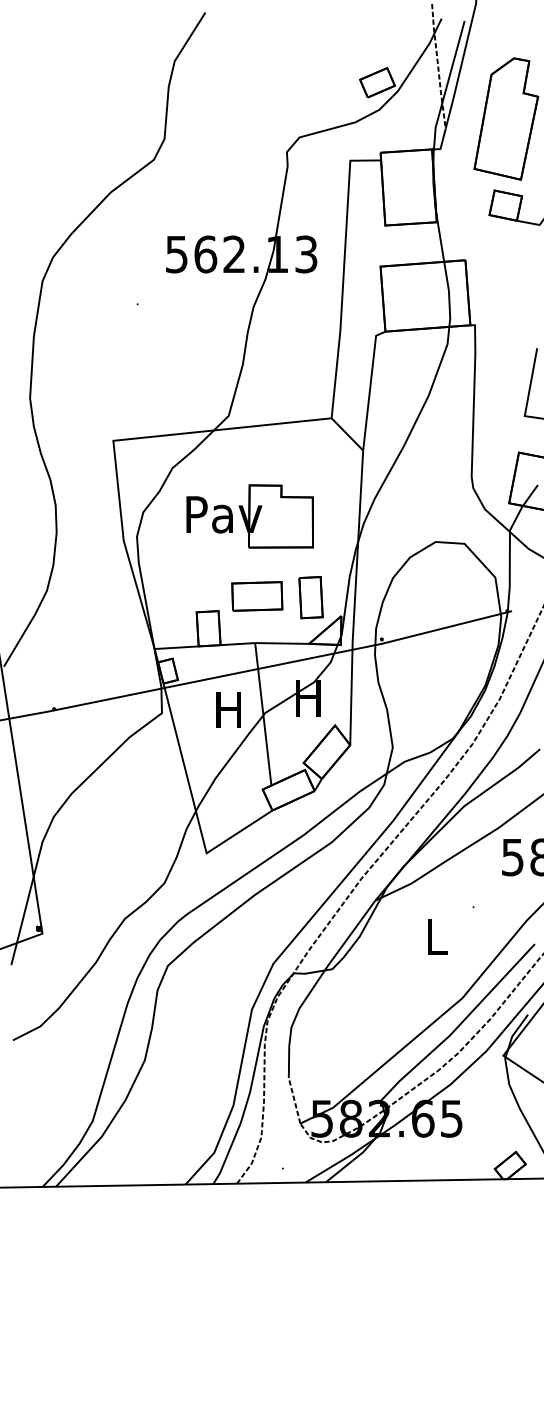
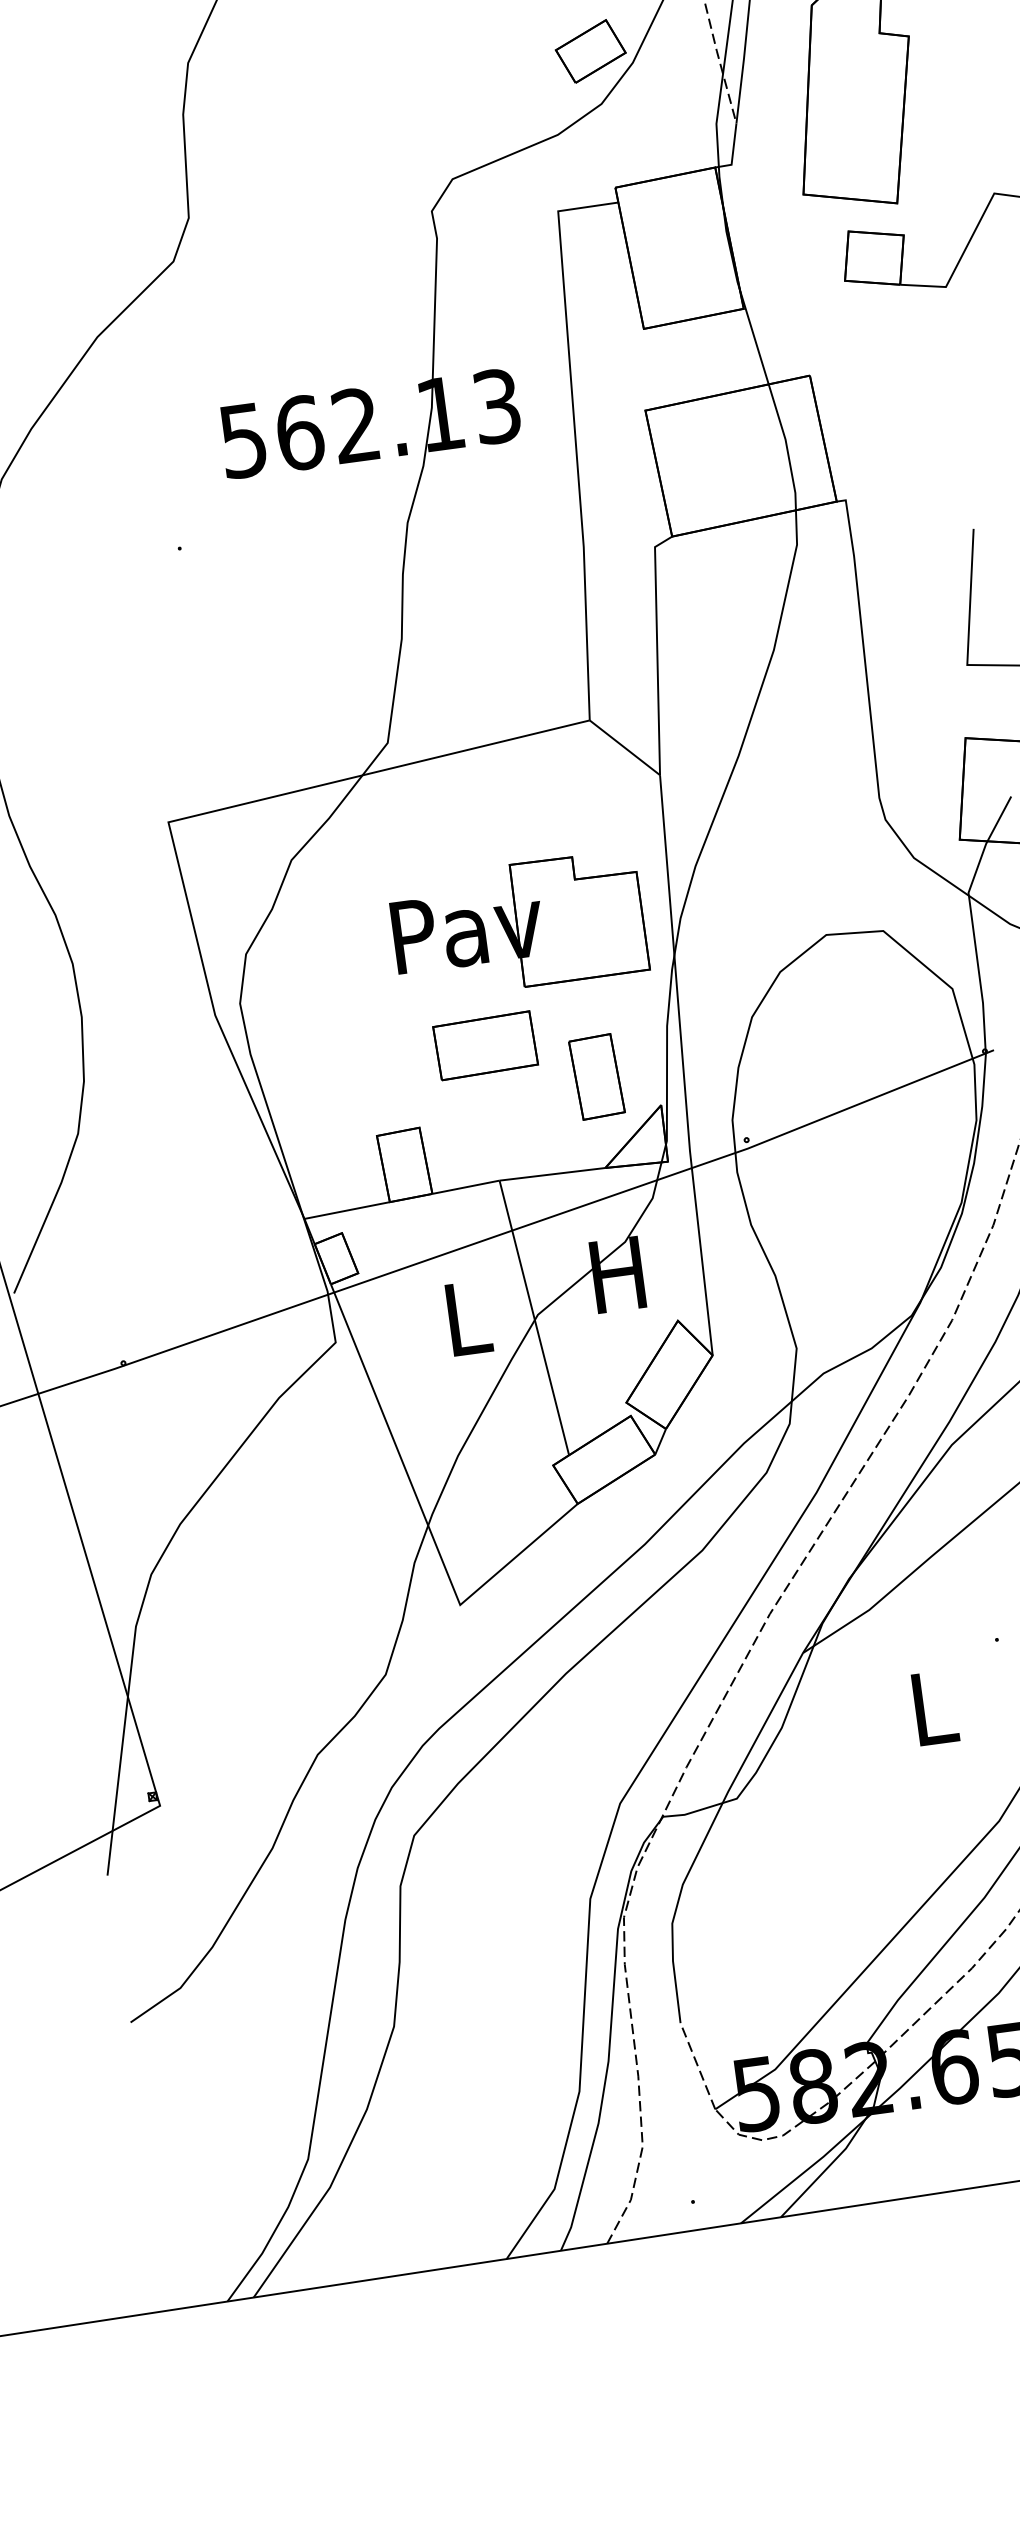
part: (249, 516) -> (517, 925), moved
part: (257, 596) -> (485, 1045), moved
text: (228, 709) -> (464, 1317), H -> L

